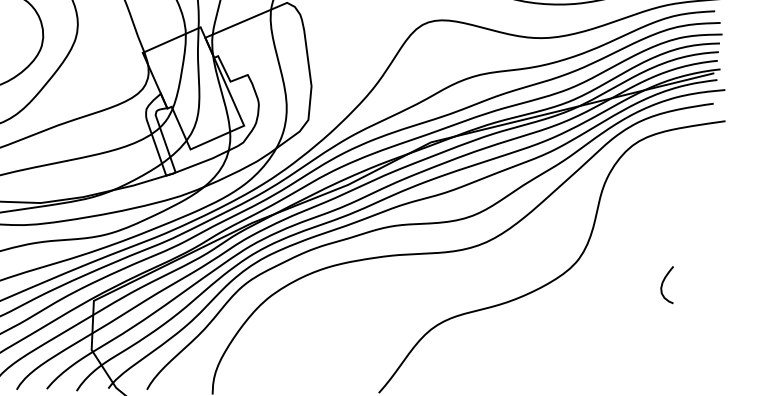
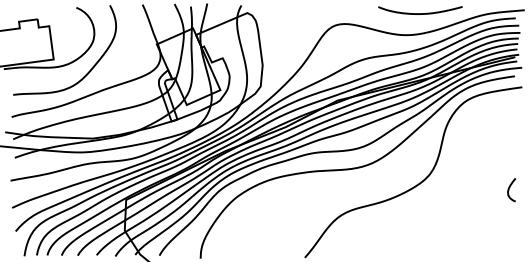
curve: (663, 285) -> (509, 190), moved

